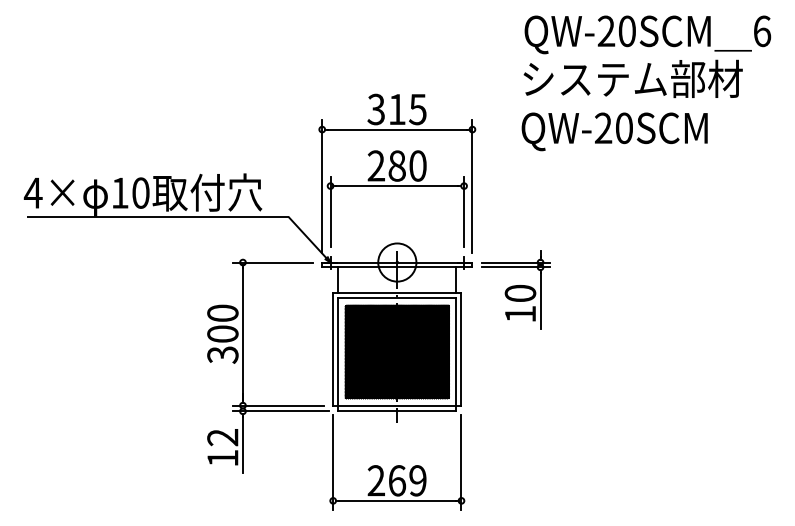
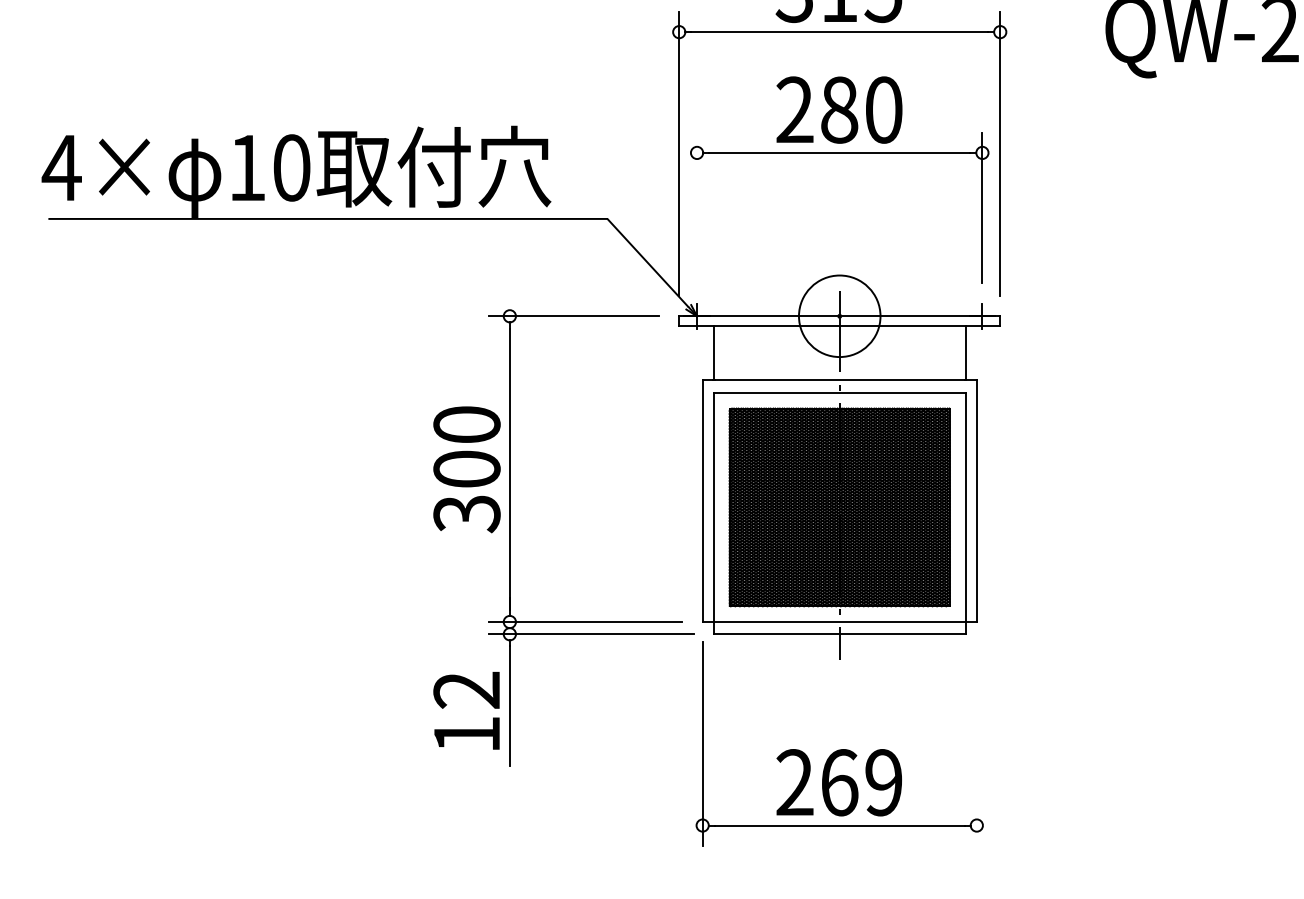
line: (330, 211) -> (696, 207), removed
part: (515, 289) -> (1092, 373), removed
line: (461, 462) -> (976, 743), removed

